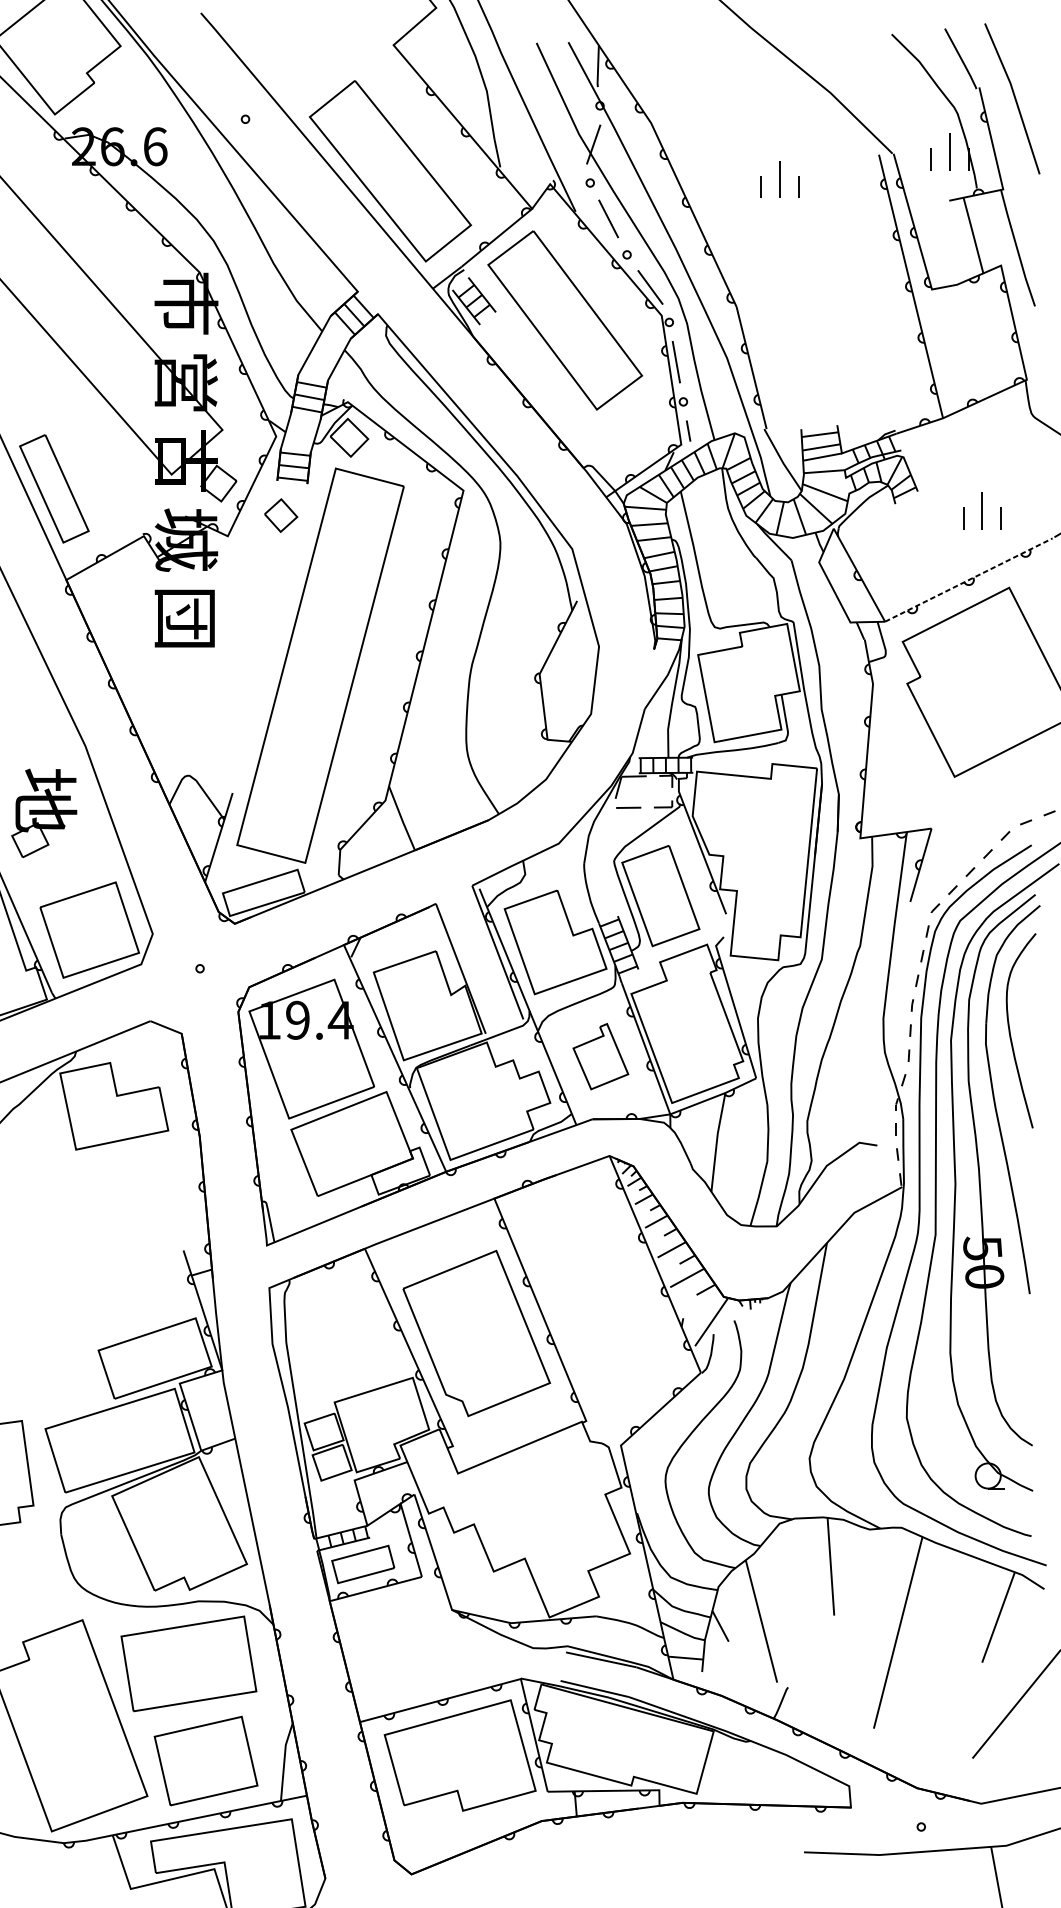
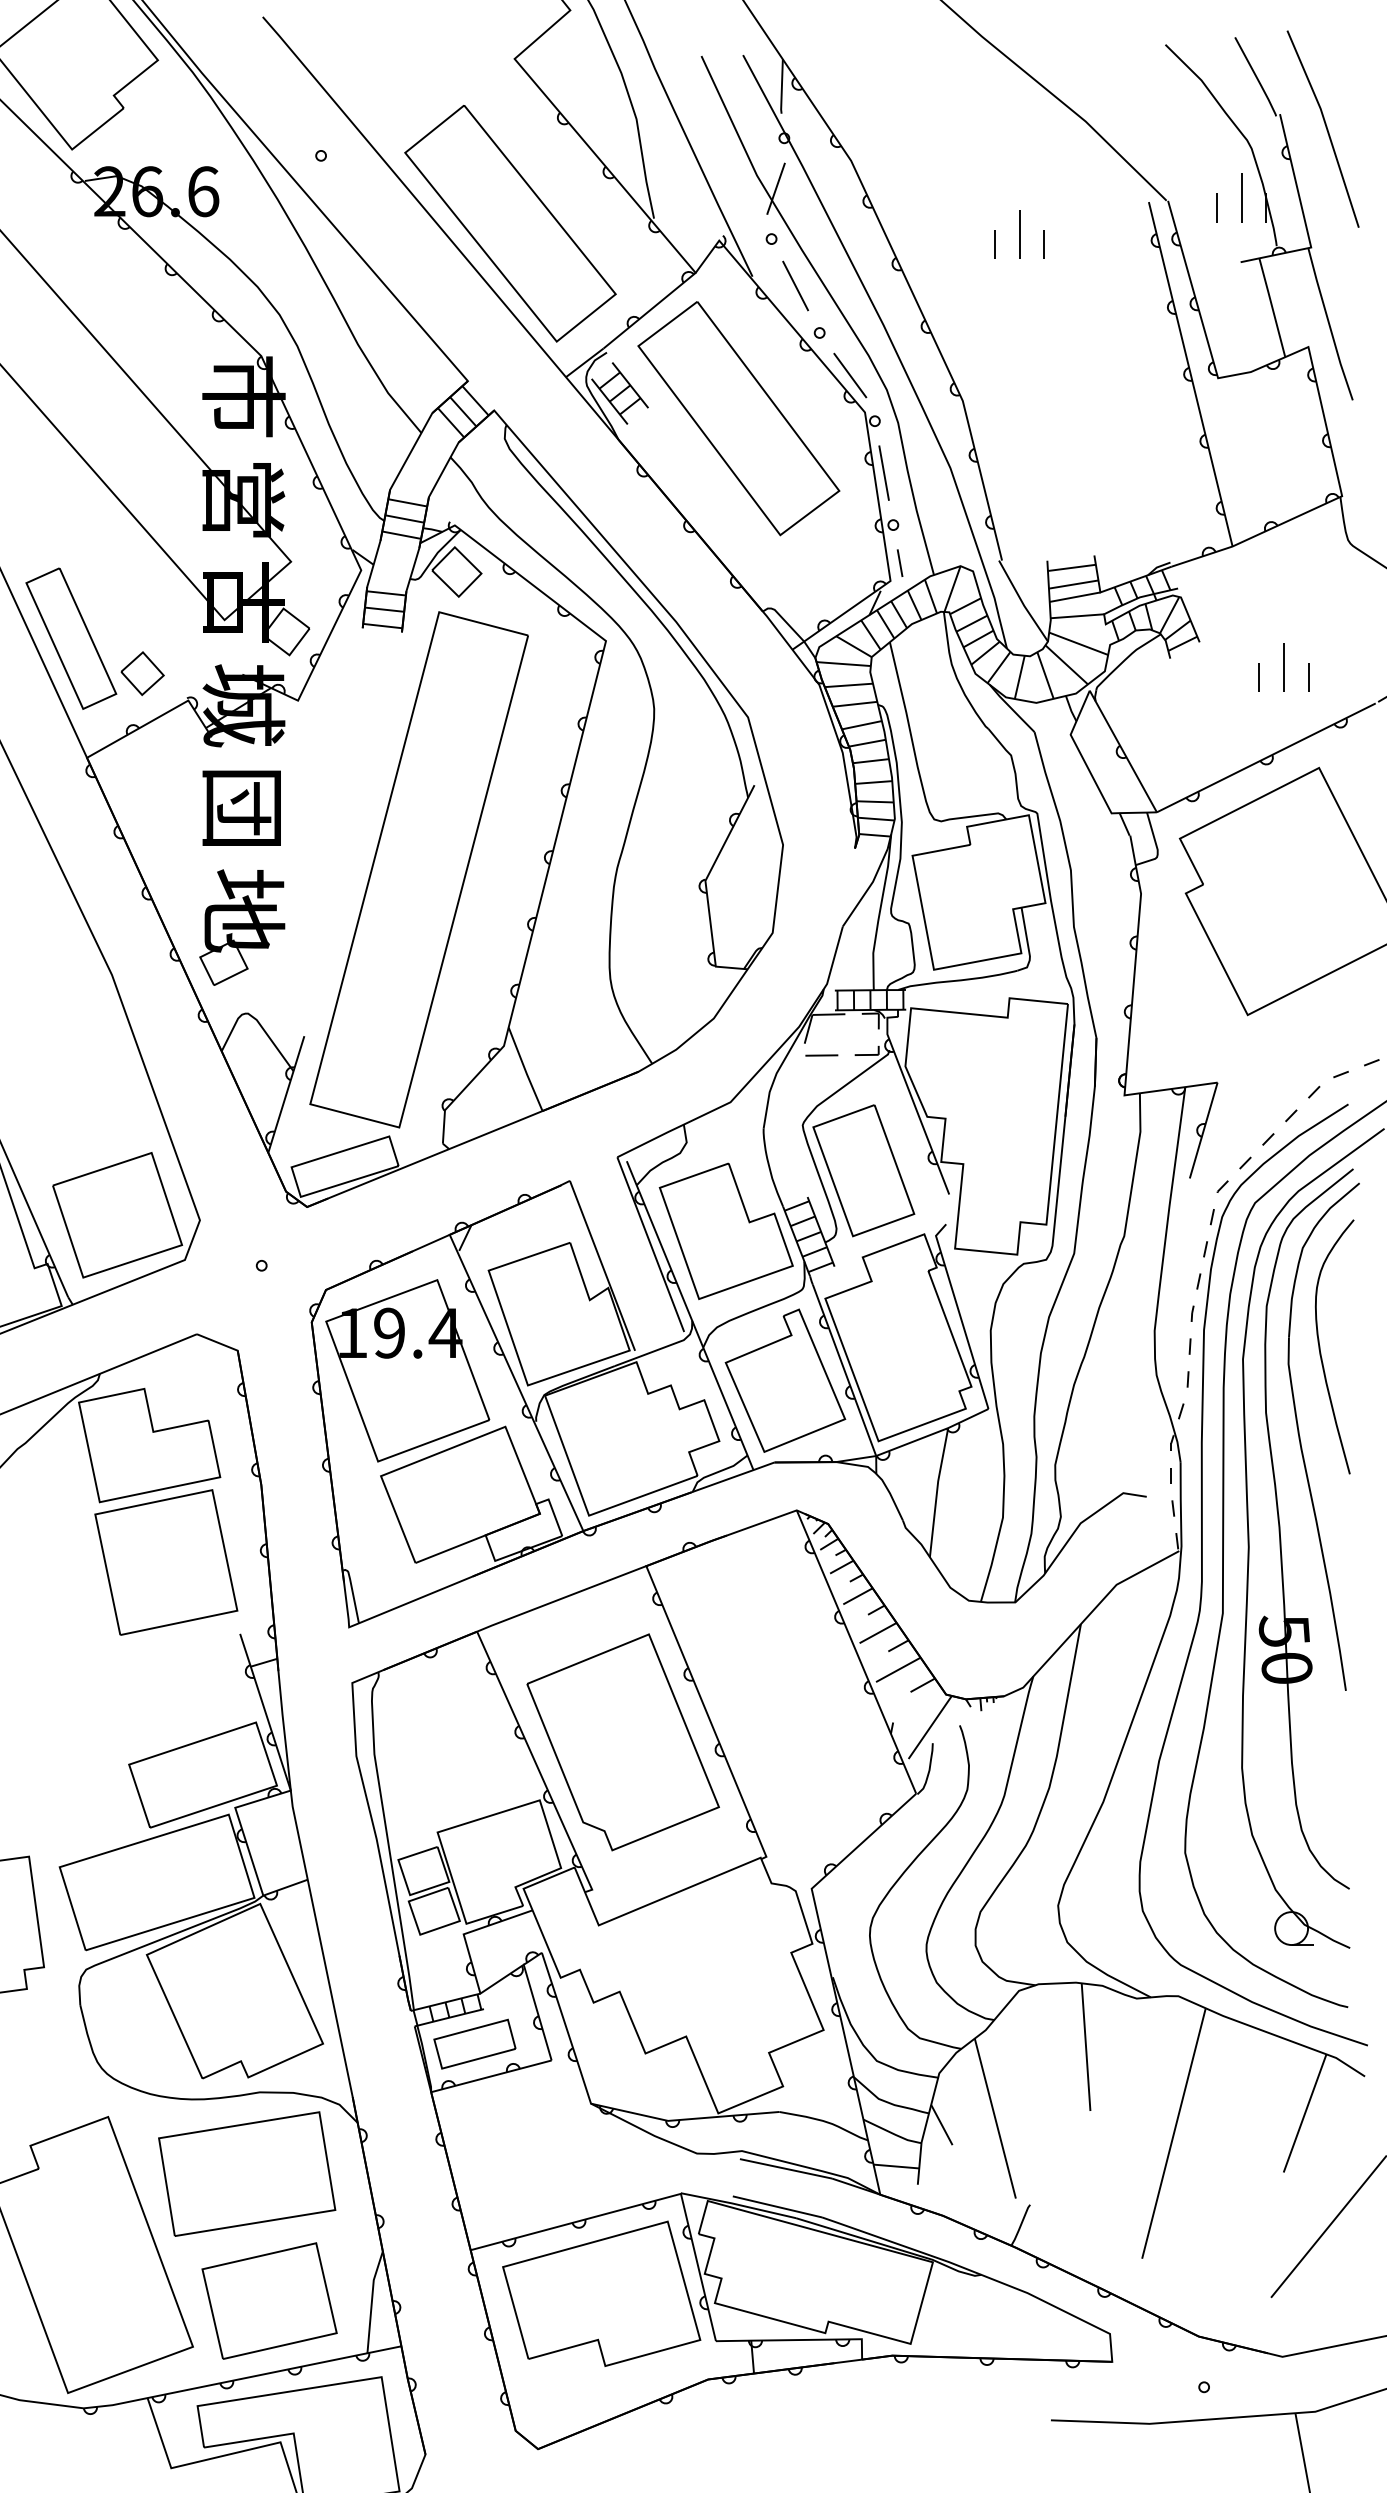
part: (281, 515) -> (142, 673), moved
line: (969, 579) -> (1266, 757), dashed -> solid
part: (44, 813) -> (242, 927), moved
part: (600, 1056) -> (785, 1380), size x1.67
part: (127, 1195) -> (166, 1562), added

